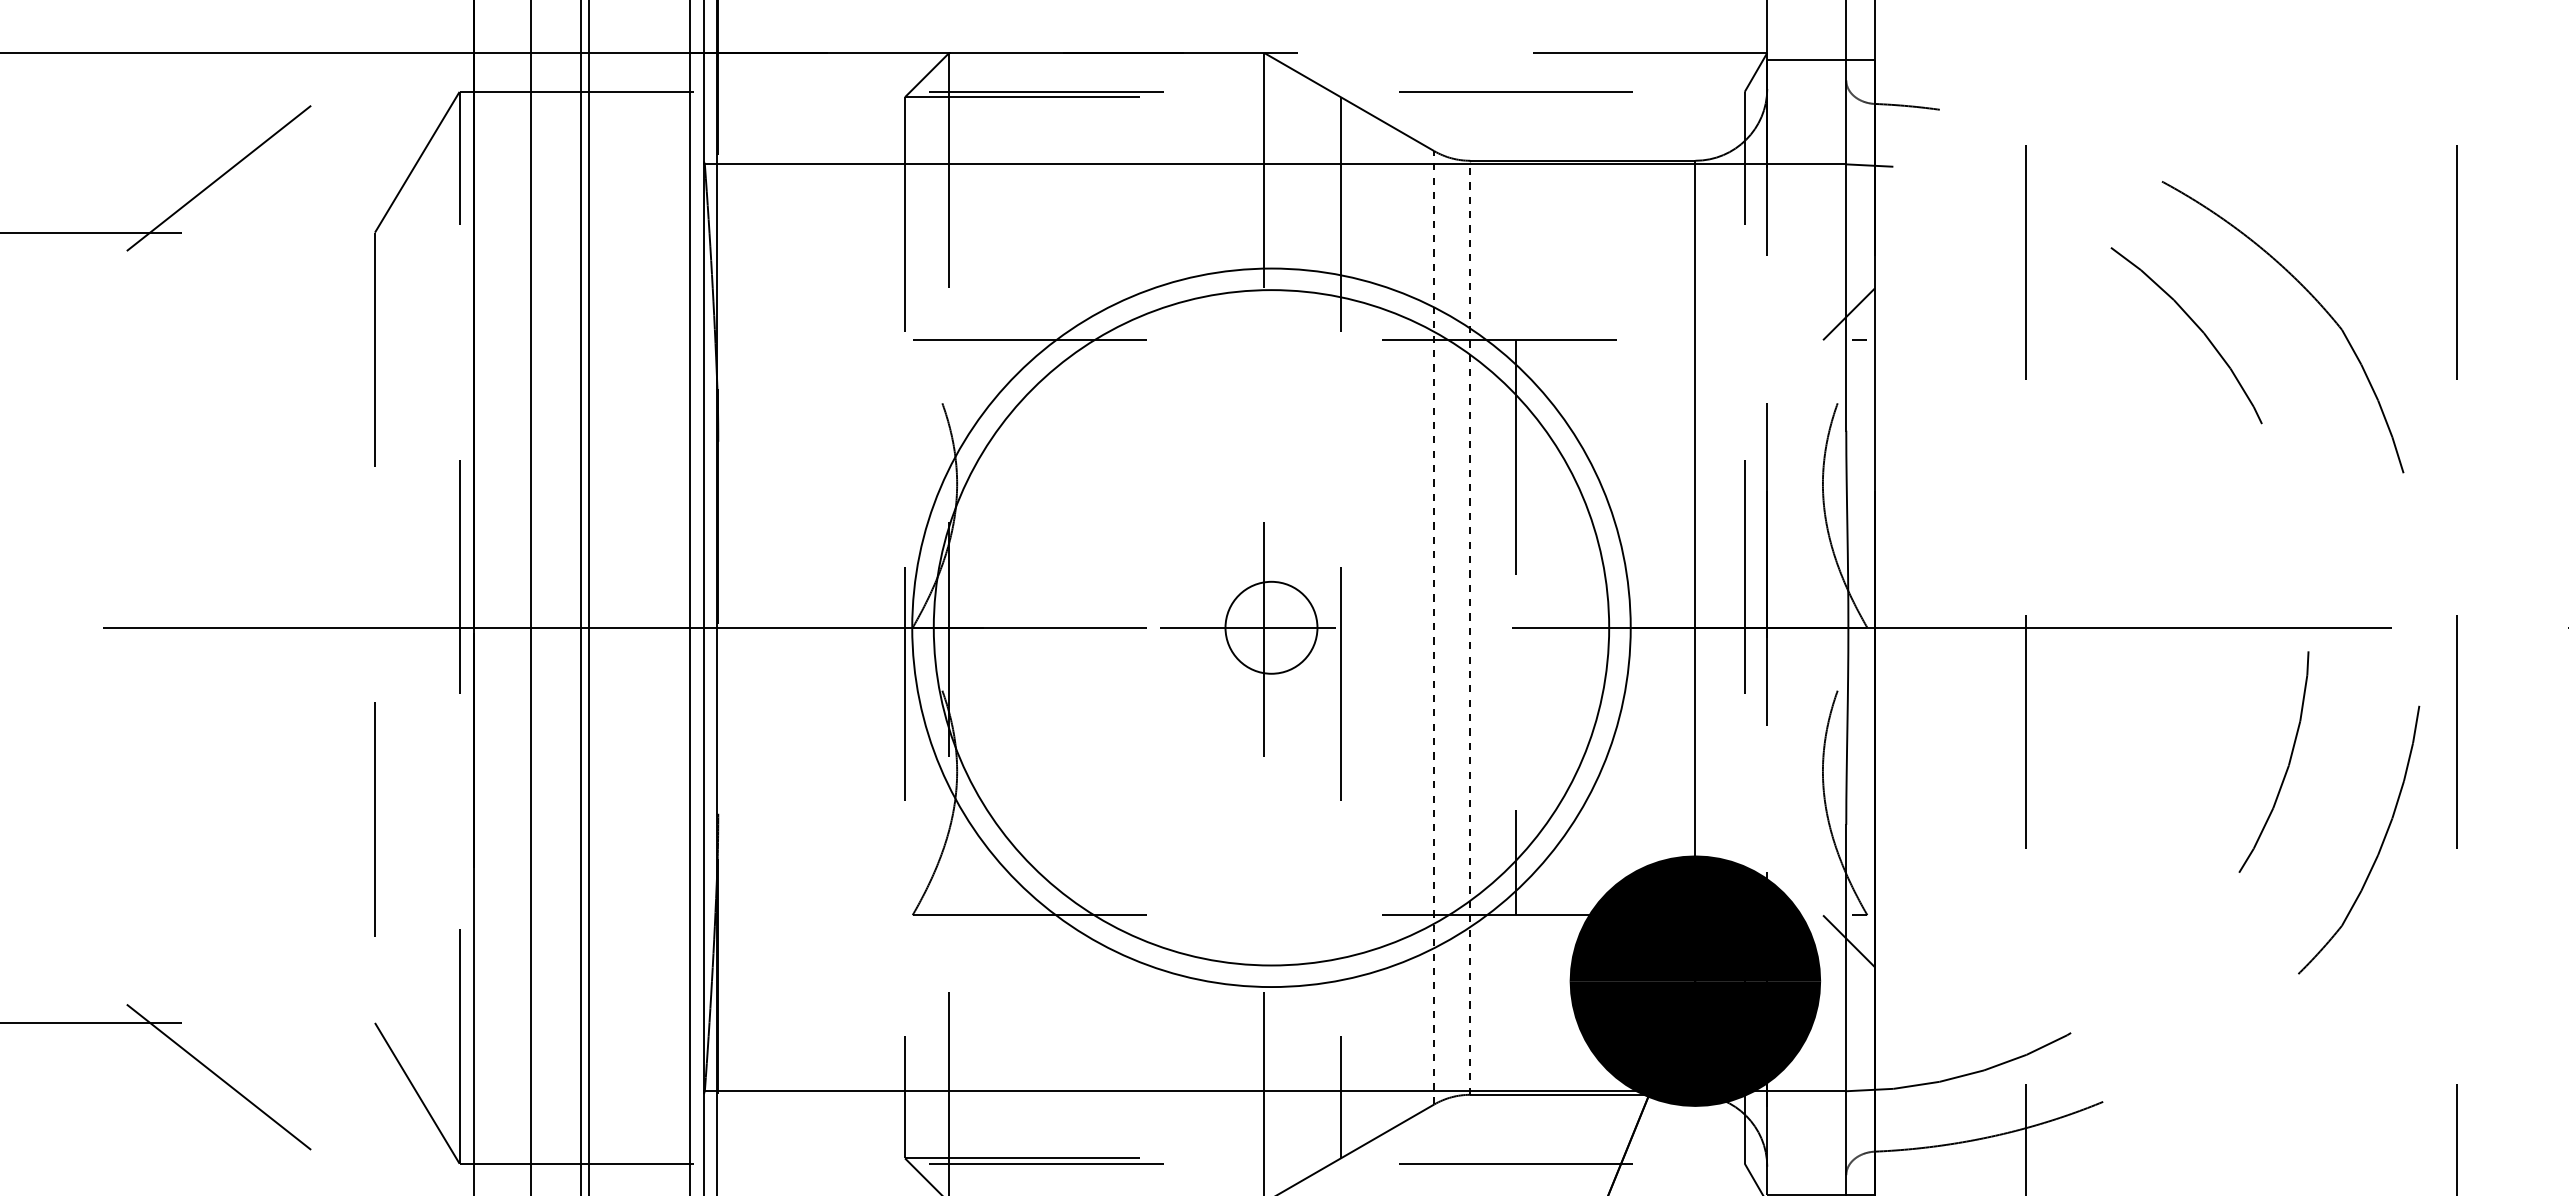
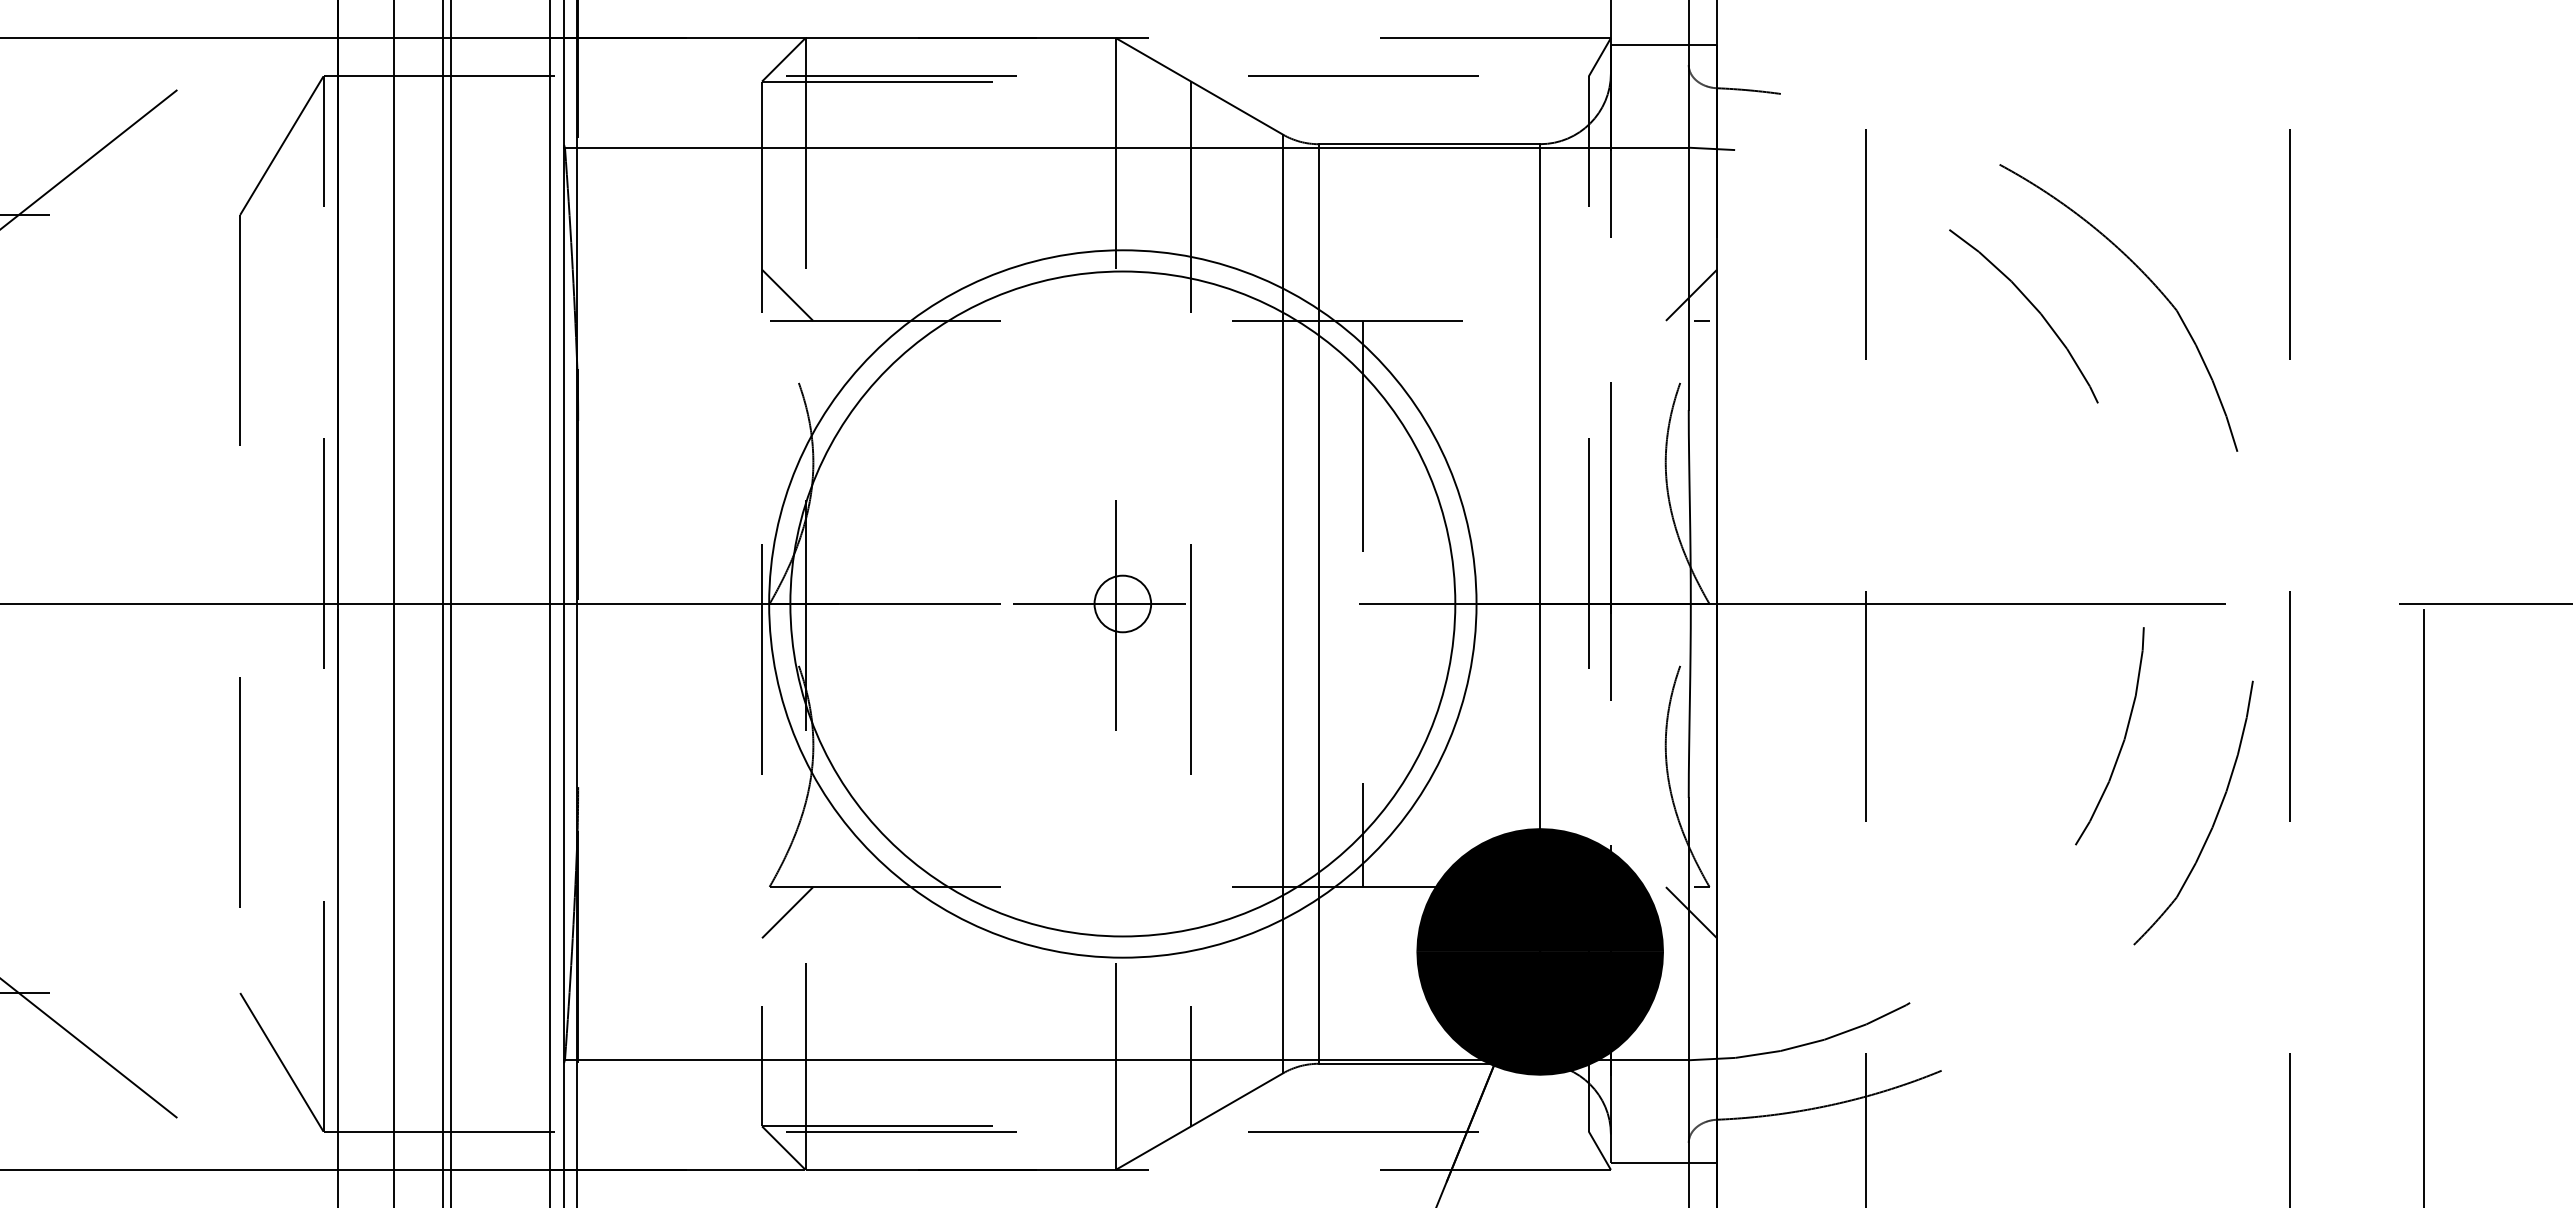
line: (930, 313) -> (787, 294), added
circle: (1271, 627) -> (1122, 603), size x0.62
line: (1434, 627) -> (1283, 603), dashed -> solid
line: (1470, 627) -> (1318, 603), dashed -> solid
line: (930, 941) -> (787, 912), added

